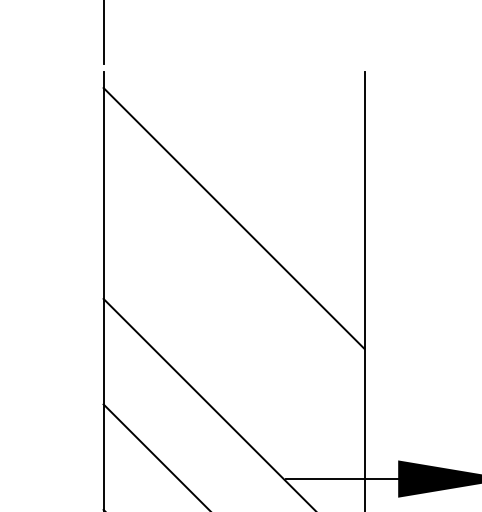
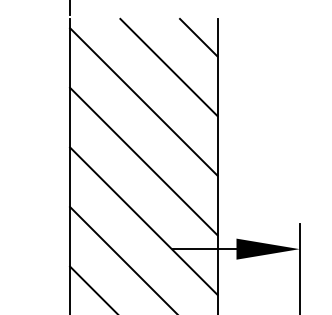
line: (330, 104) -> (198, 37), added
line: (277, 157) -> (168, 67), added
line: (233, 323) -> (143, 161), added

